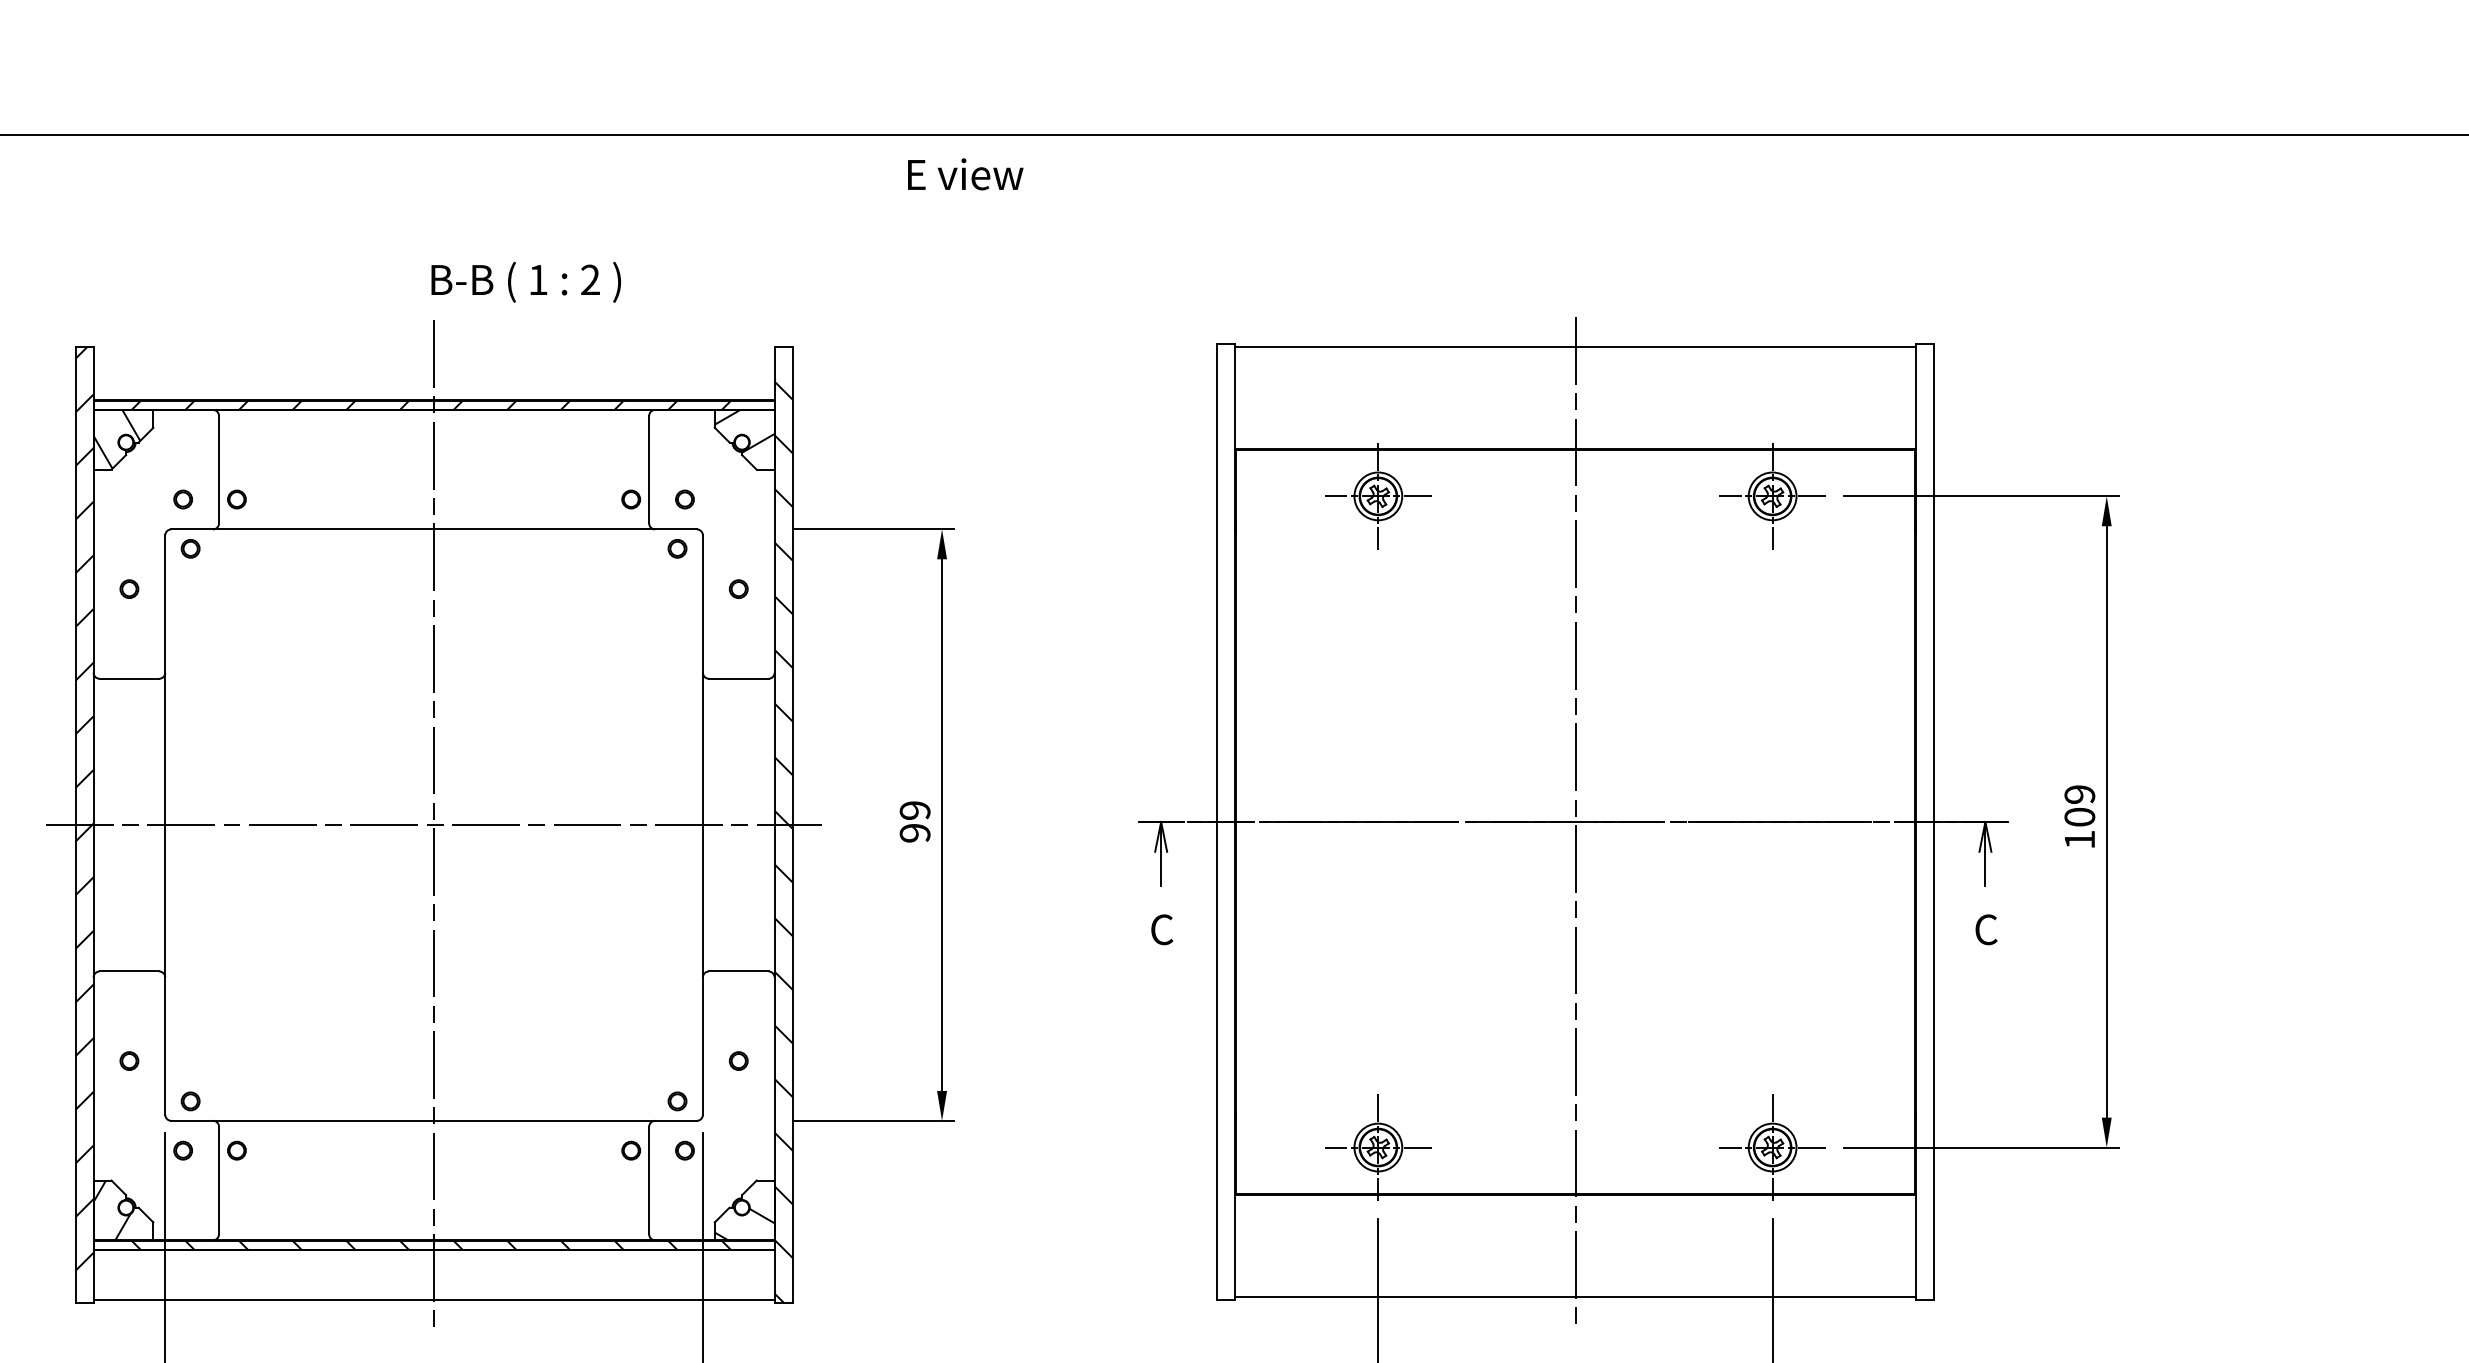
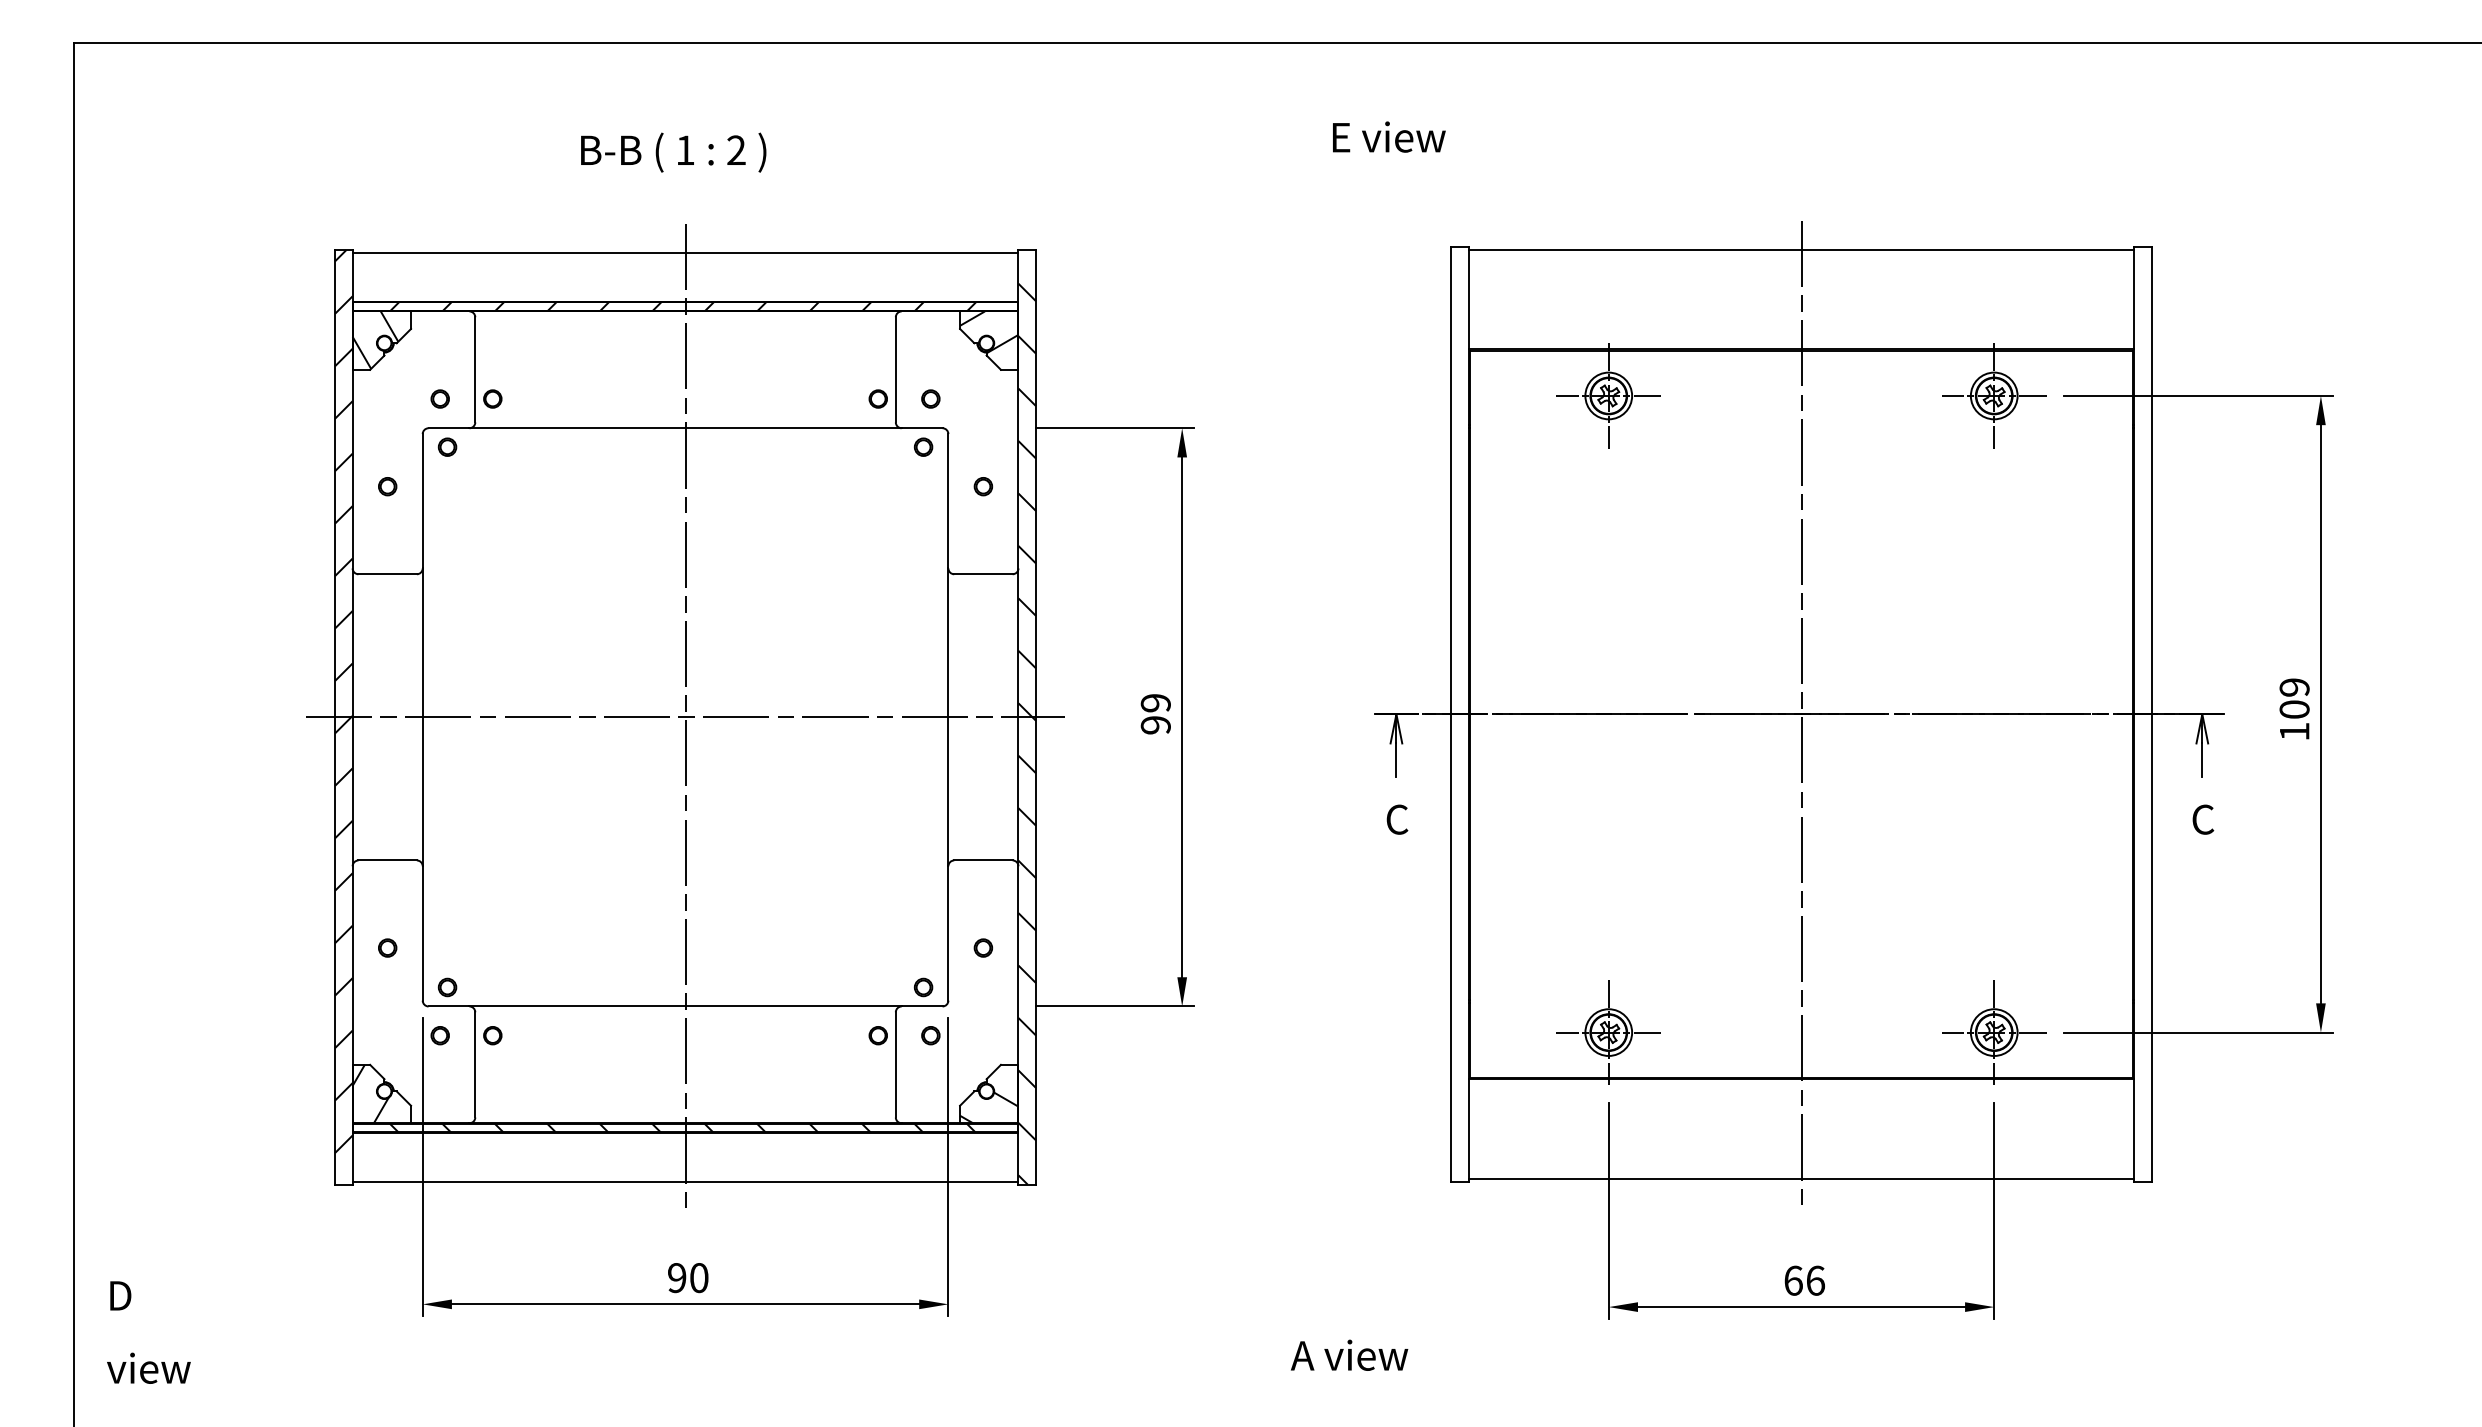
text: (965, 173) -> (1389, 136), moved
text: (526, 282) -> (673, 152), moved
line: (434, 350) -> (685, 253), added

